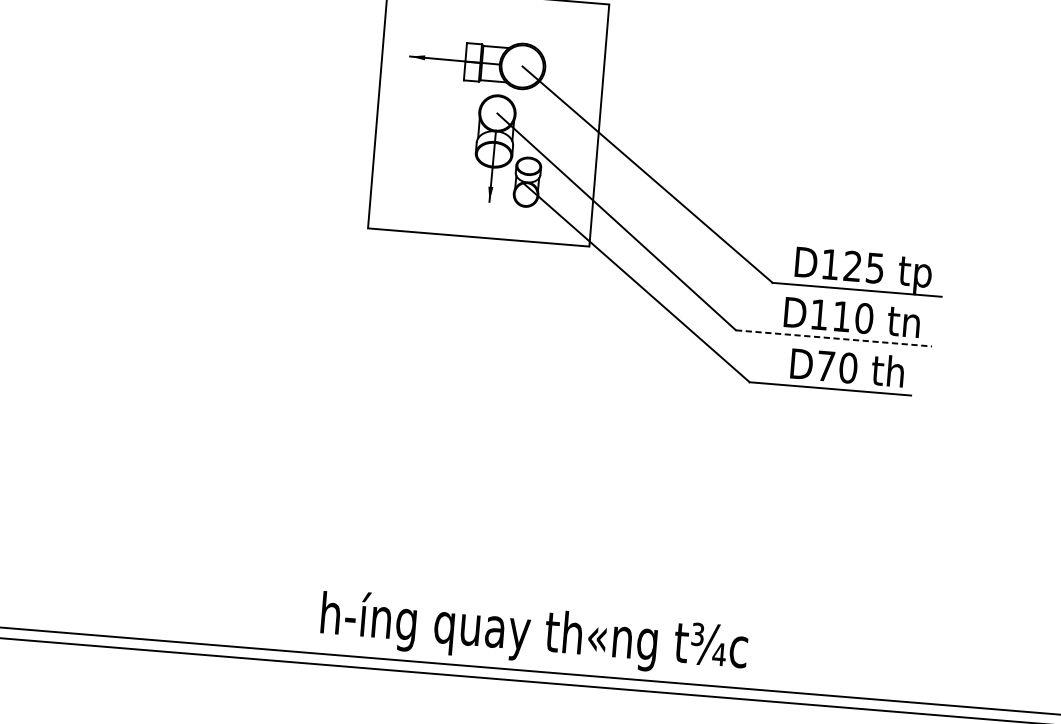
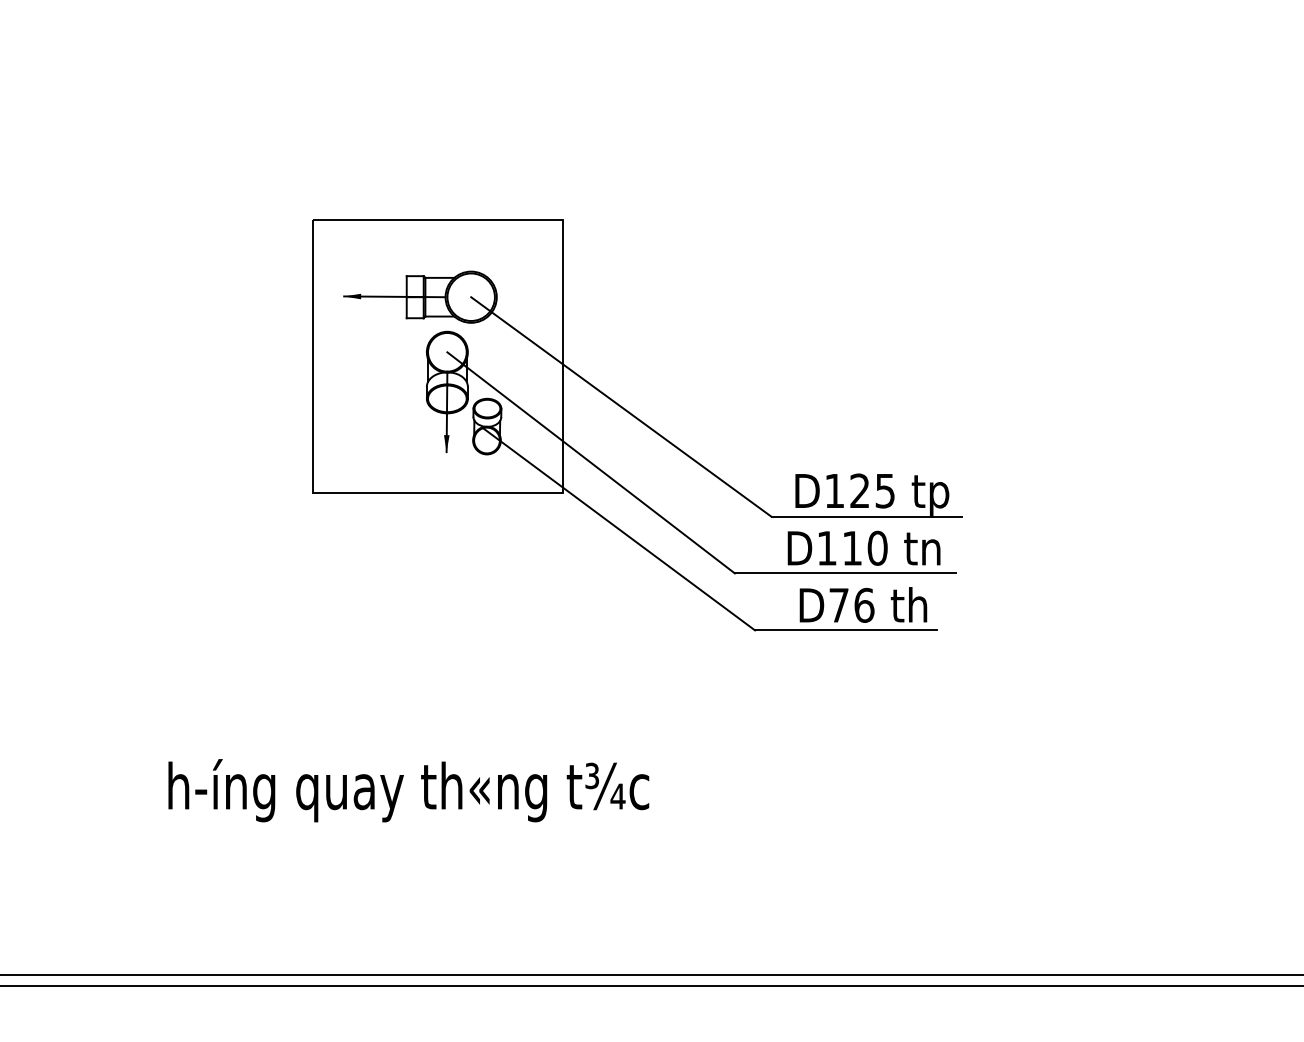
line: (833, 338) -> (845, 573), dashed -> solid
text: (848, 367) -> (864, 604), D70 -> D76
text: (534, 633) -> (408, 790), moved

